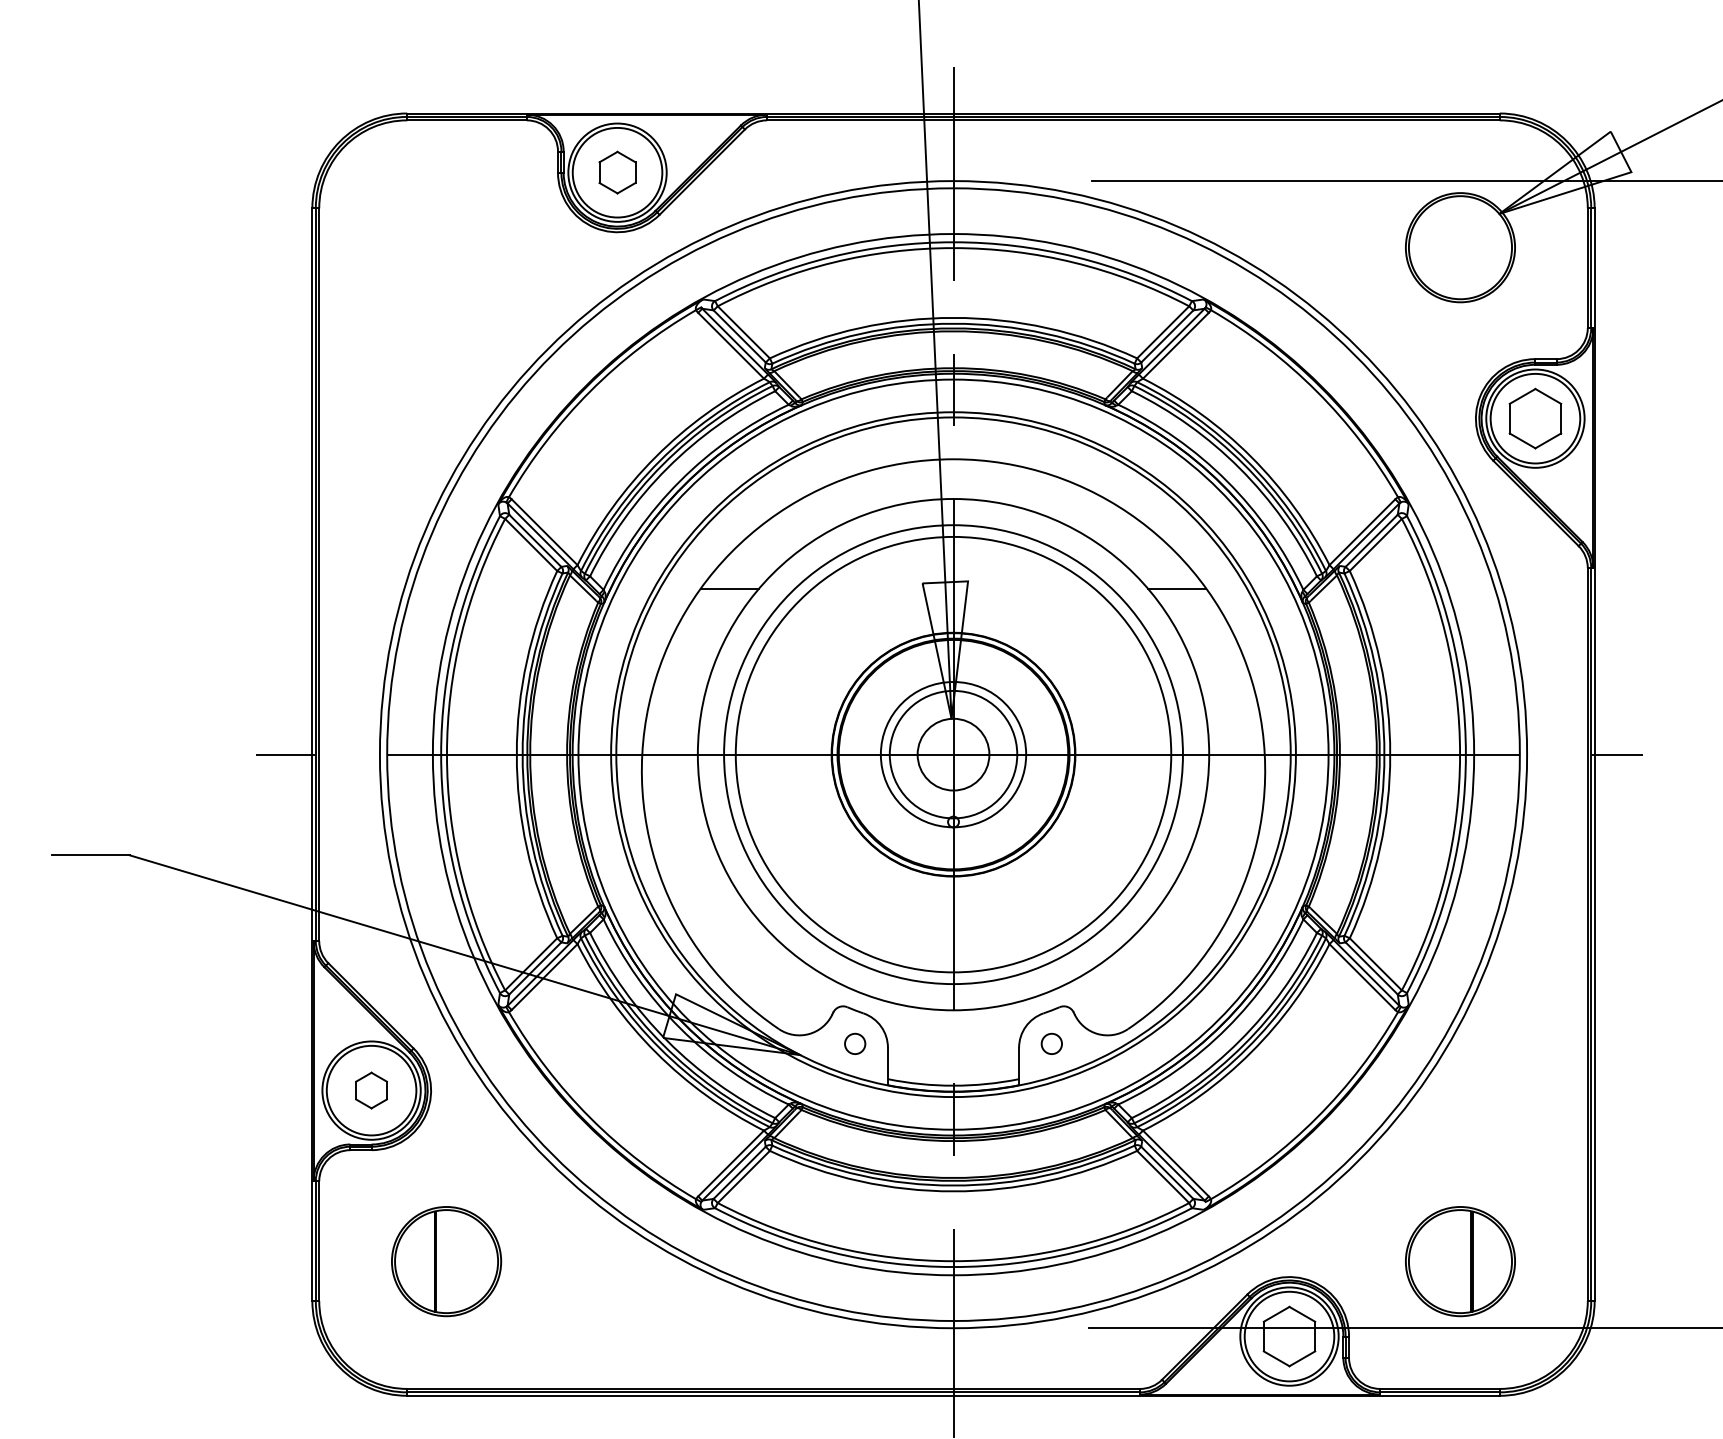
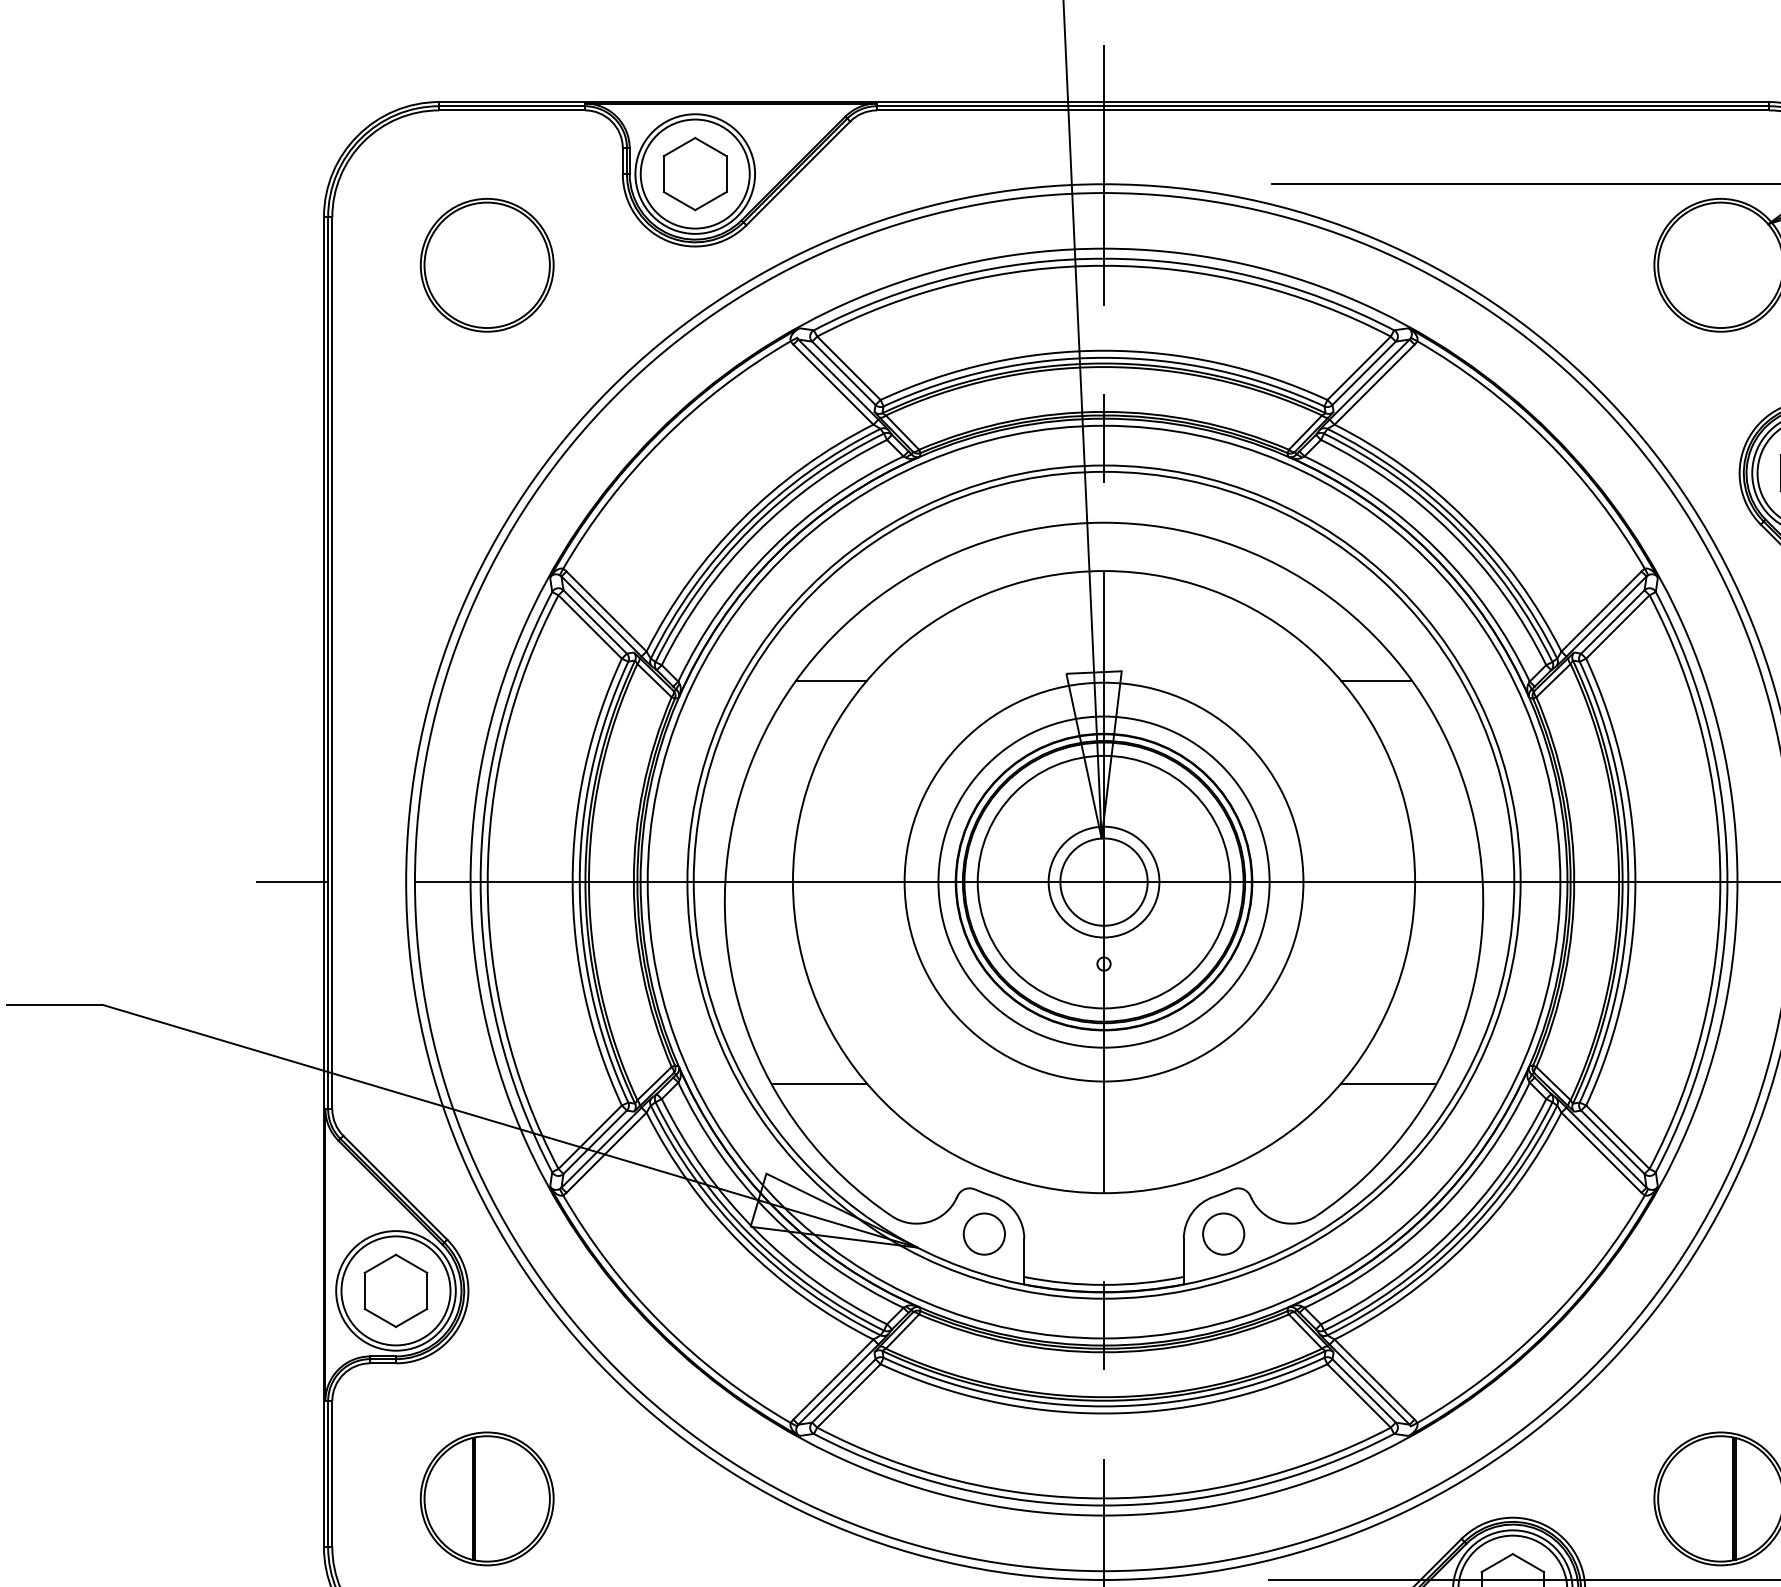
part: (617, 172) -> (695, 173), size x1.43
part: (446, 247) -> (487, 265), added
circle: (953, 754) -> (1104, 881), size x0.62
circle: (953, 754) -> (1104, 881), size x0.71
circle: (953, 754) -> (1104, 881), size x0.71
circle: (953, 754) -> (1104, 881), size x1.43
line: (719, 920) -> (819, 1083), added
line: (1187, 920) -> (1388, 1083), added
circle: (855, 1043) -> (984, 1233), size x1.67
circle: (1051, 1043) -> (1223, 1233), size x1.67
part: (371, 1090) -> (395, 1290), size x1.67

